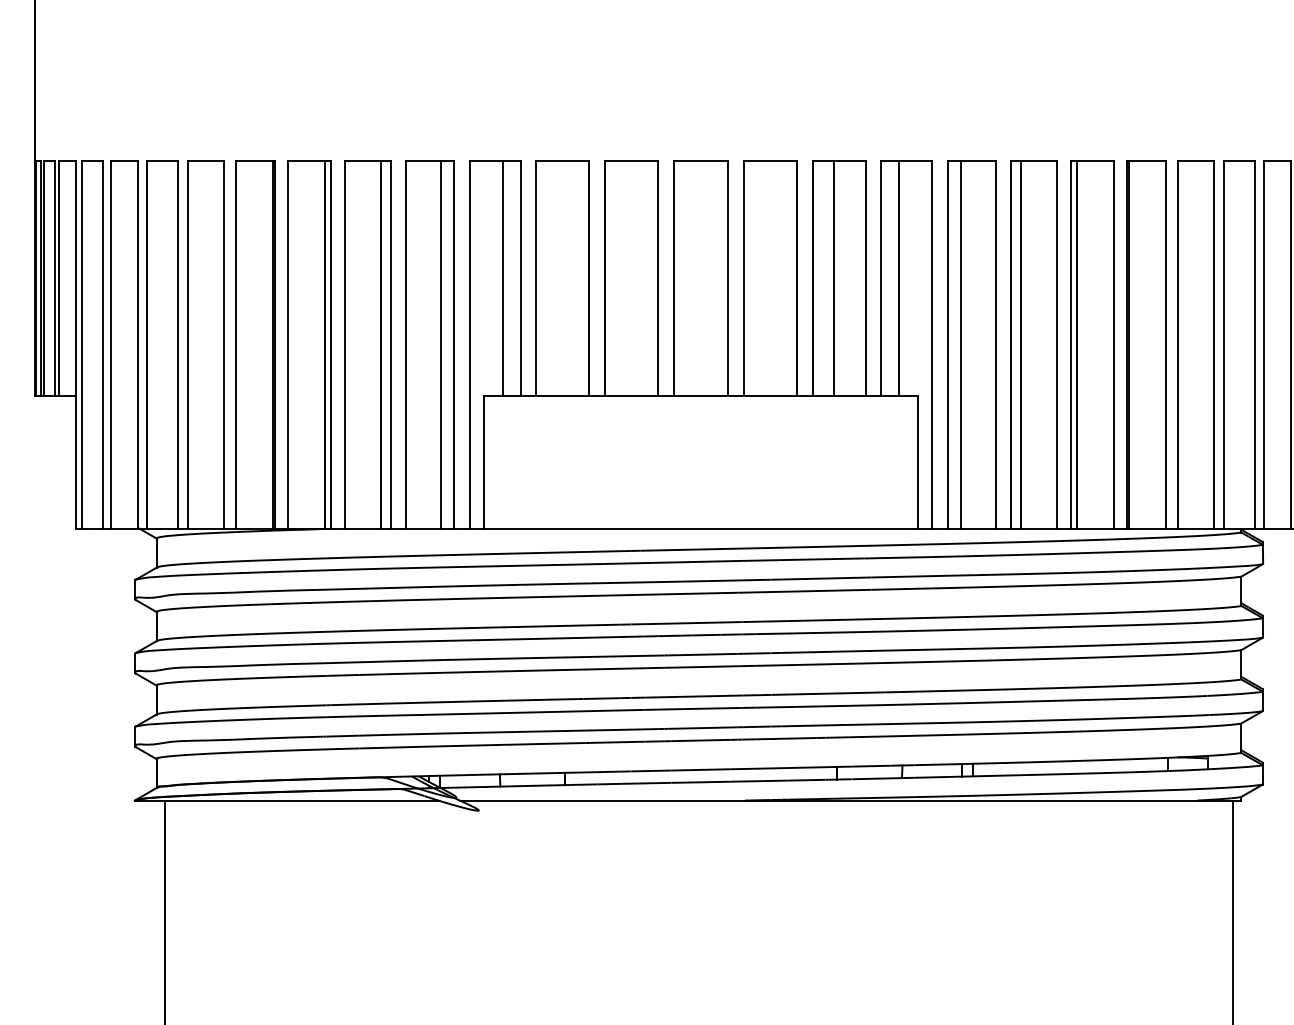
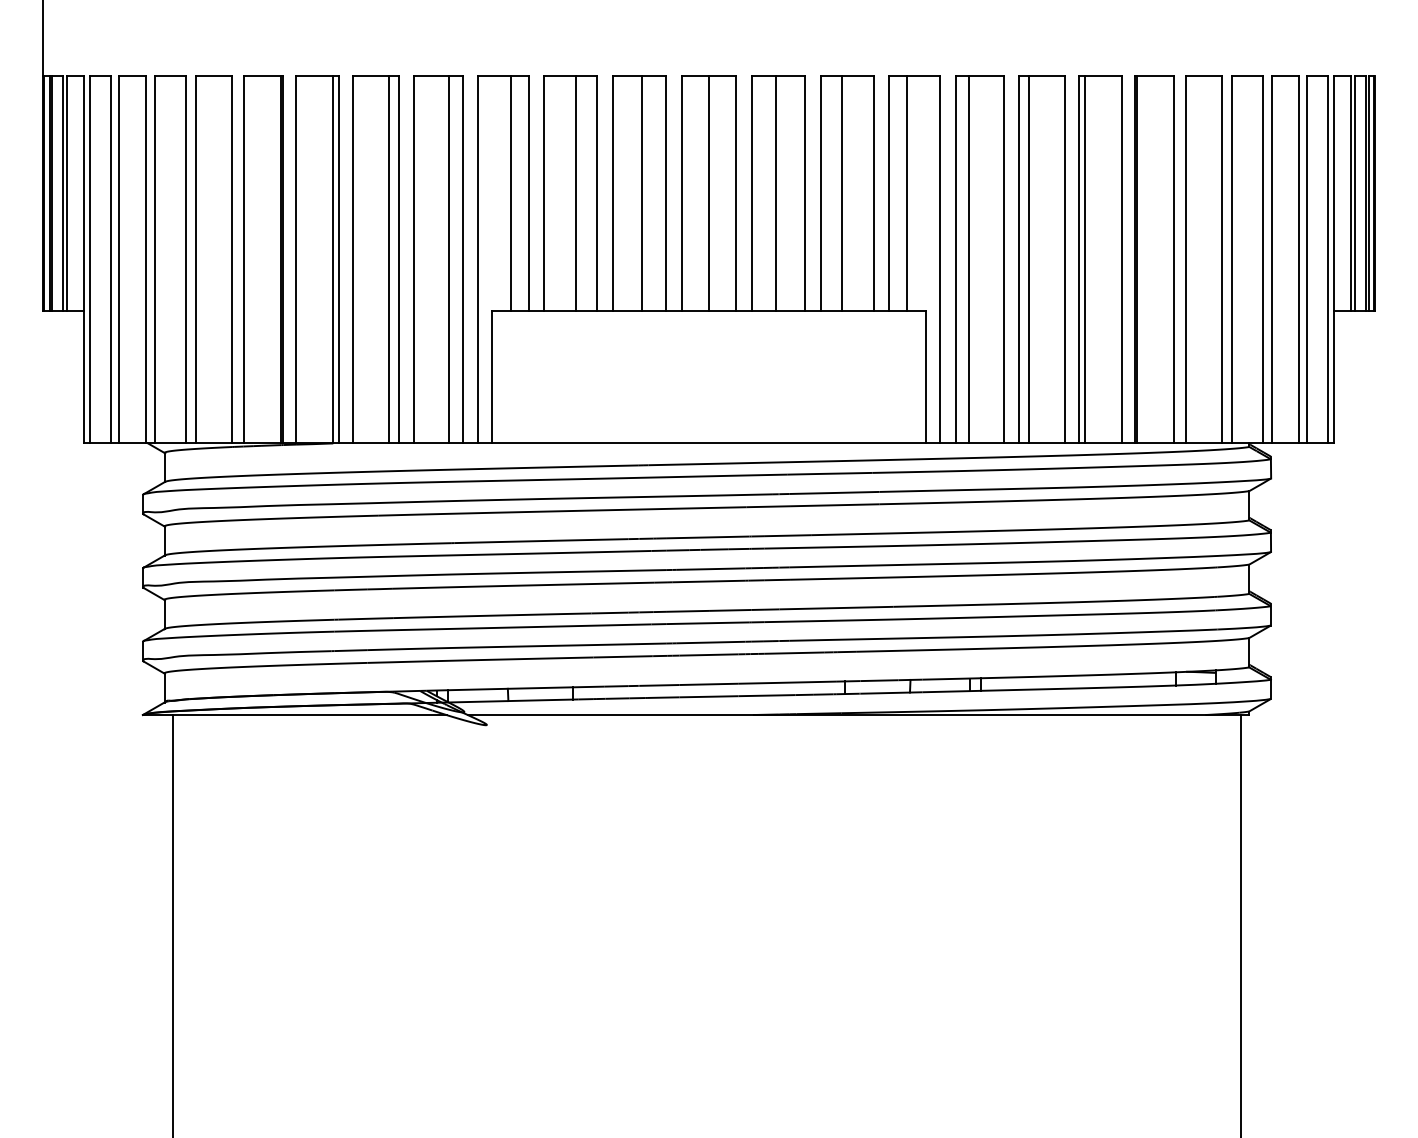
line: (568, 278) -> (576, 192), added
line: (634, 278) -> (642, 192), added
line: (700, 278) -> (708, 192), added
line: (767, 278) -> (775, 192), added

